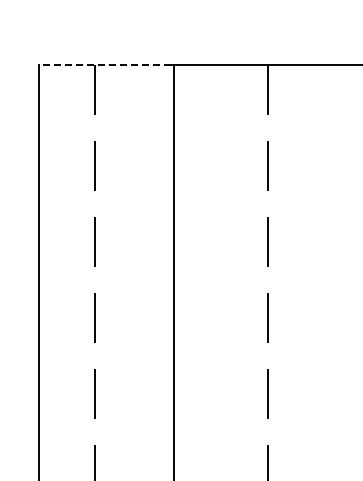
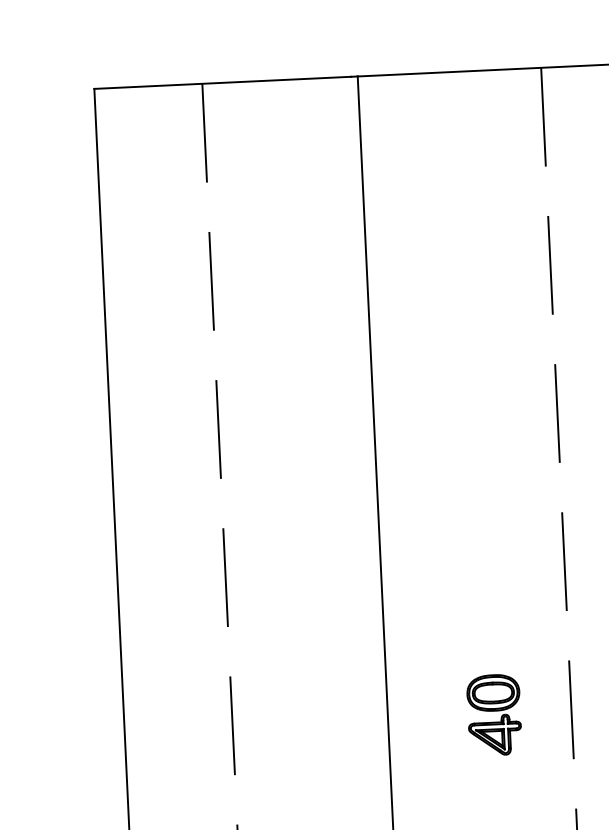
line: (105, 64) -> (223, 82), dashed -> solid
part: (228, 394) -> (493, 714), added

